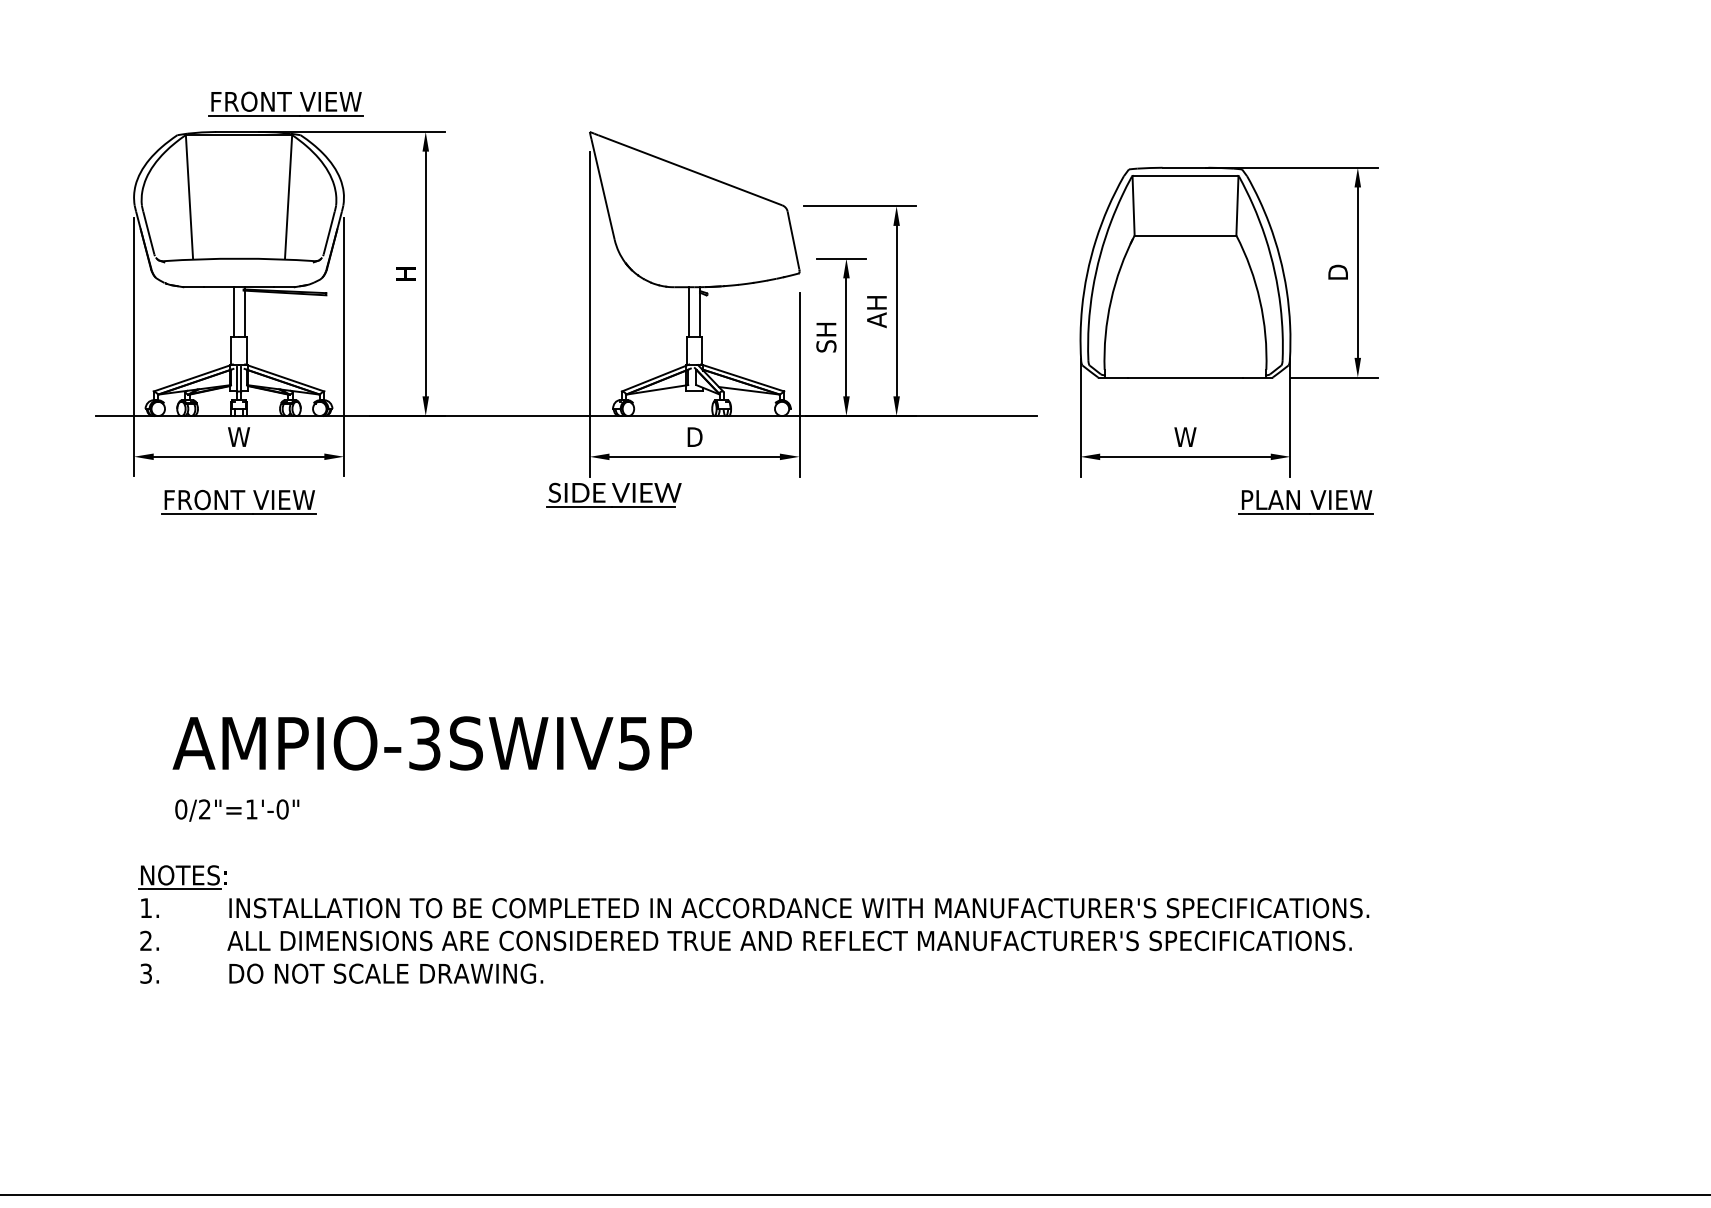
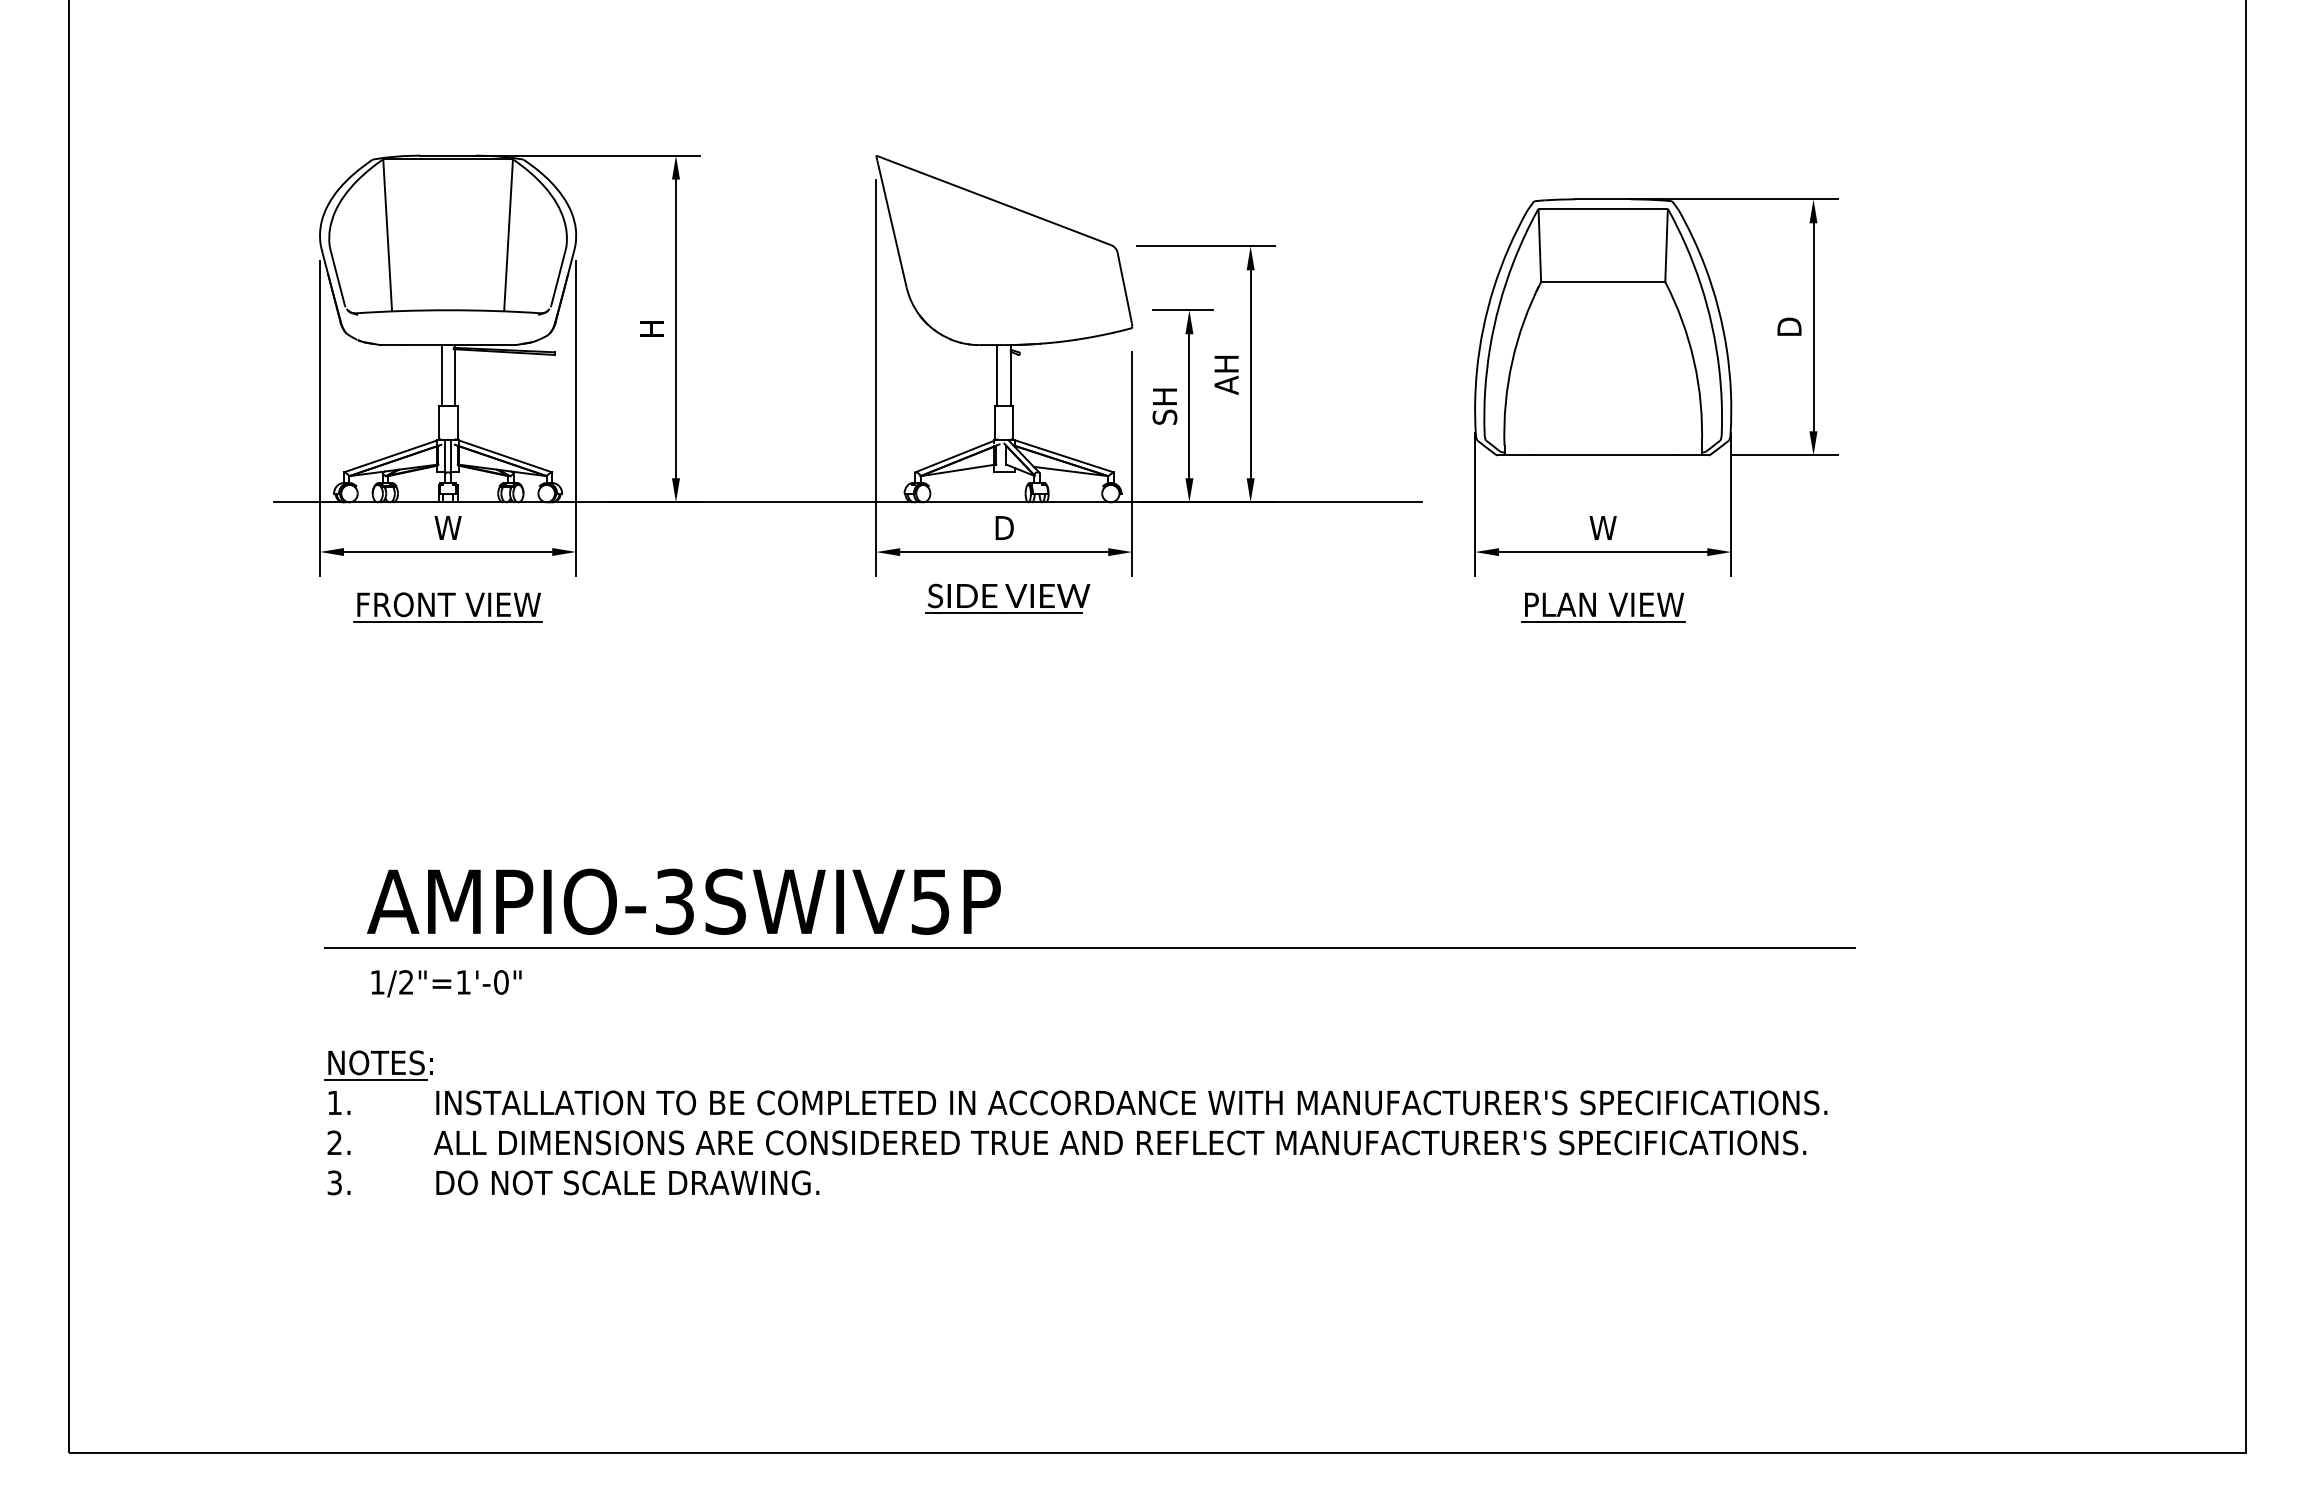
part: (285, 104) -> (504, 121), removed
part: (613, 494) -> (1007, 598), moved
part: (1299, 502) -> (1595, 607), moved
line: (764, 781) -> (1089, 948), added
text: (181, 809) -> (377, 982), 0/2"=1'-0" -> 1/2"=1'-0"

